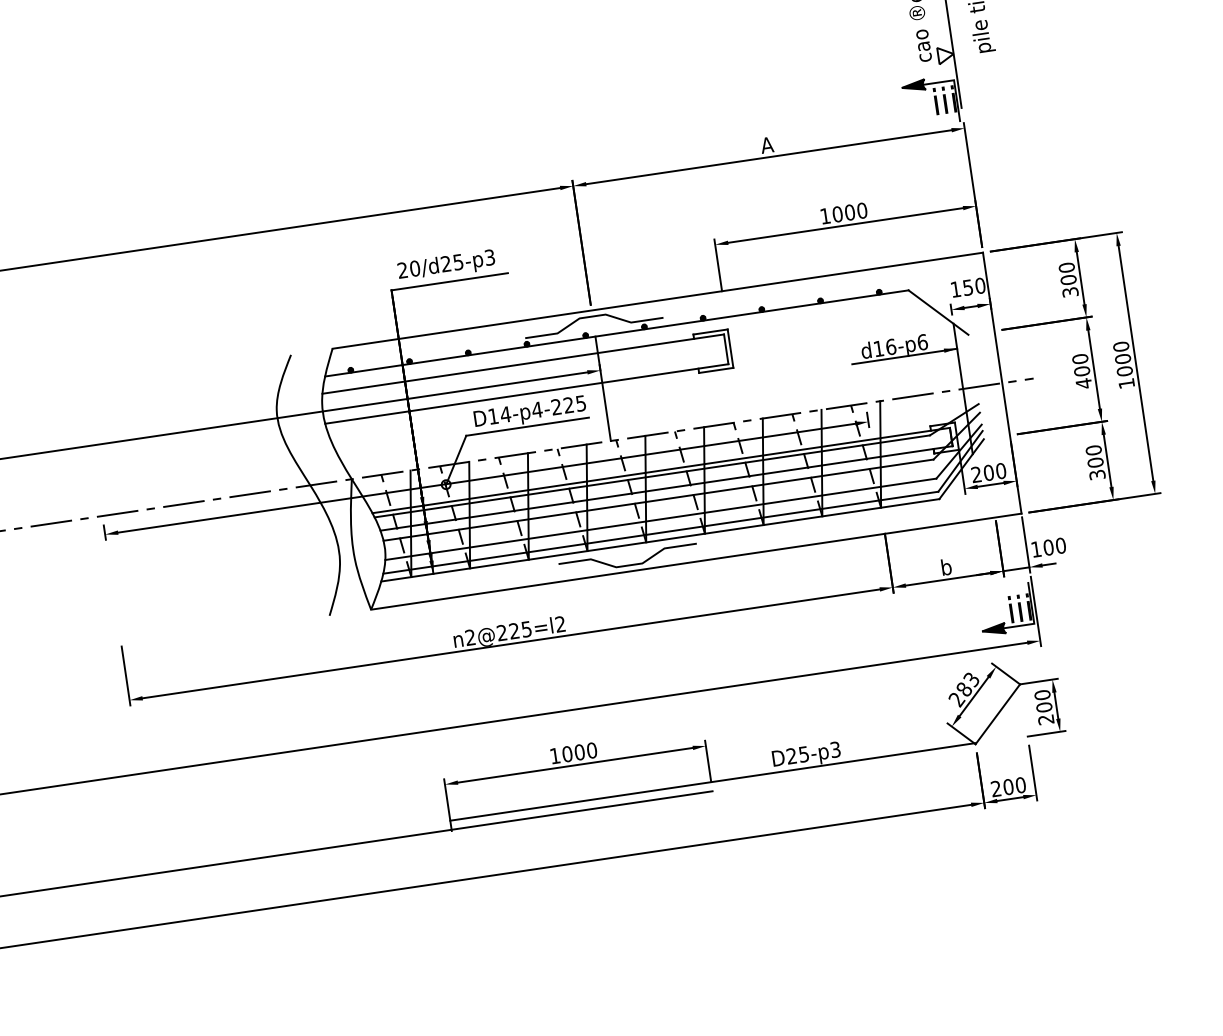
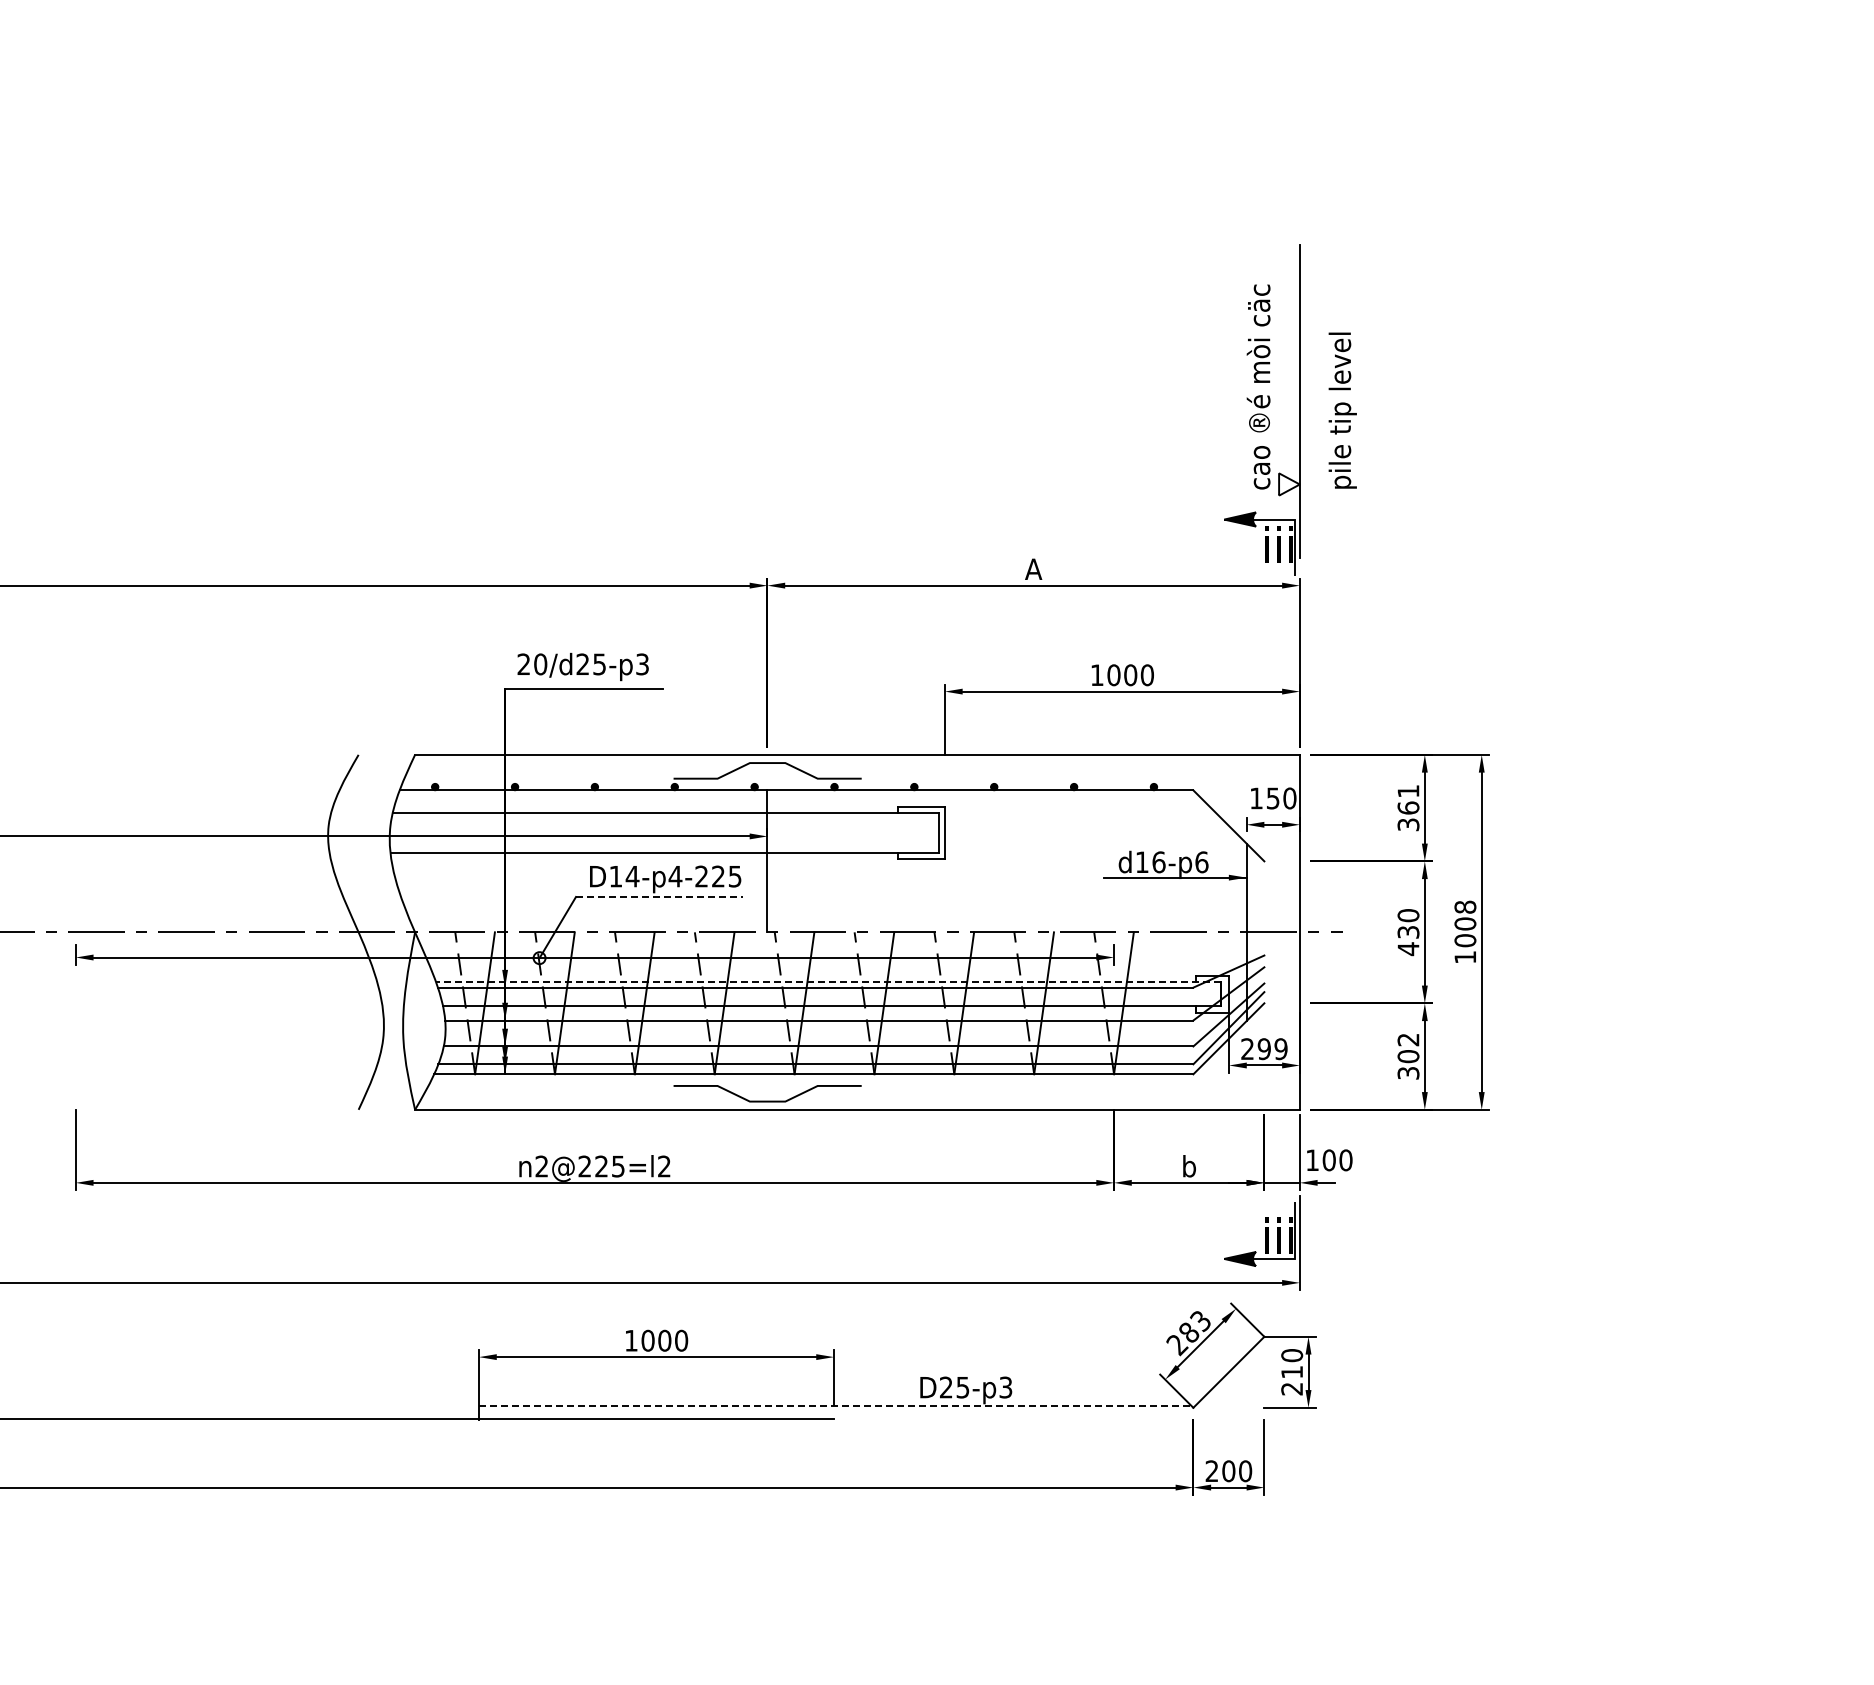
text: (1067, 273) -> (1408, 799), 300 -> 361
text: (1121, 346) -> (1465, 906), 1000 -> 1008
text: (1082, 370) -> (1408, 931), 400 -> 430
line: (527, 426) -> (659, 896), solid -> dashed
text: (1093, 450) -> (1408, 1039), 300 -> 302
line: (661, 470) -> (828, 981), solid -> dashed
text: (994, 472) -> (1272, 1049), 200 -> 299
text: (1044, 706) -> (1292, 1371), 200 -> 210
line: (713, 782) -> (836, 1406), solid -> dashed

